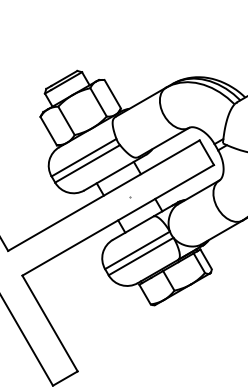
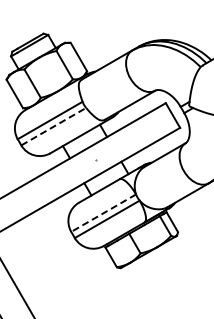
line: (88, 163) -> (54, 126), solid -> dashed
line: (137, 250) -> (103, 213), solid -> dashed

